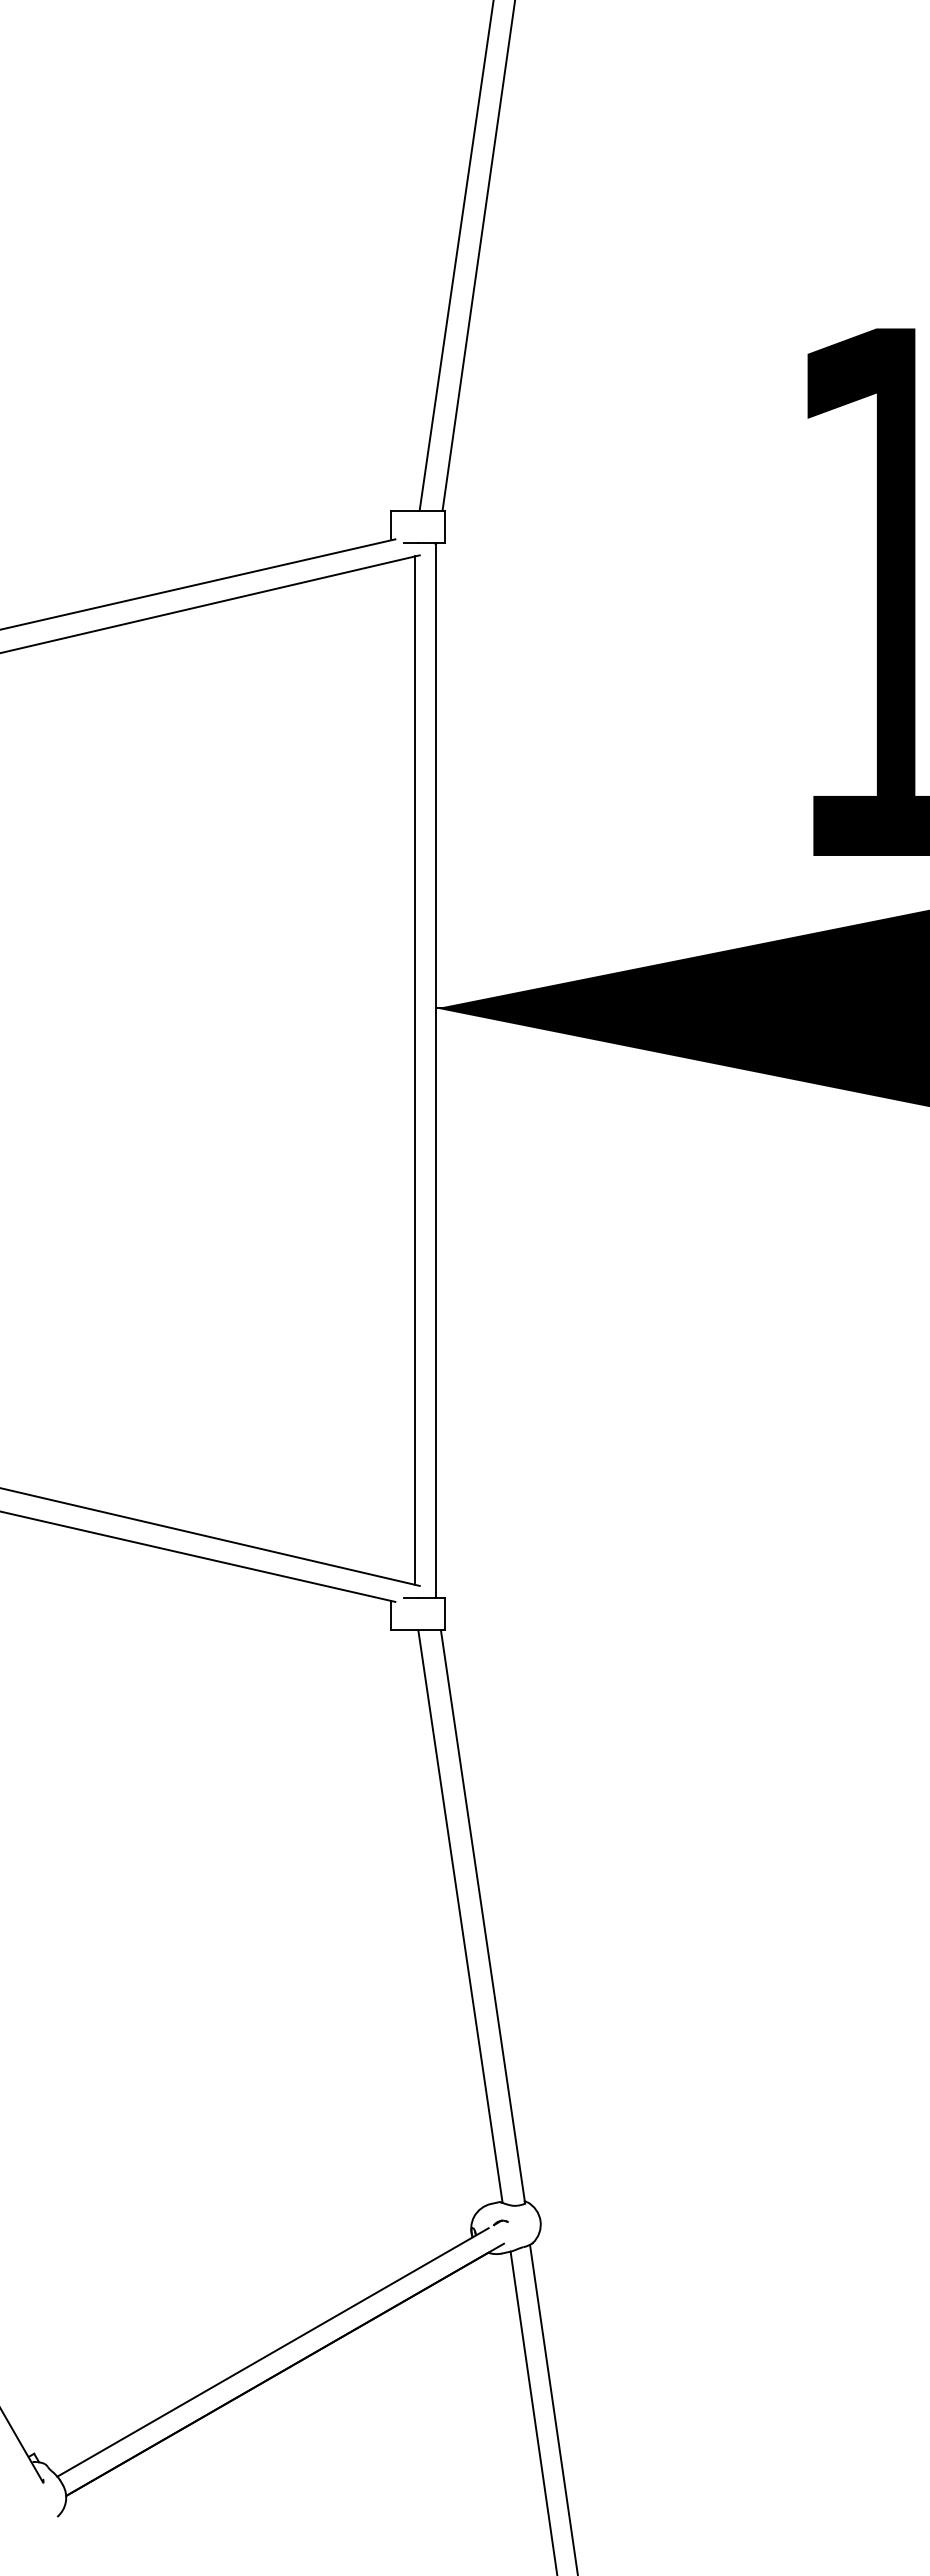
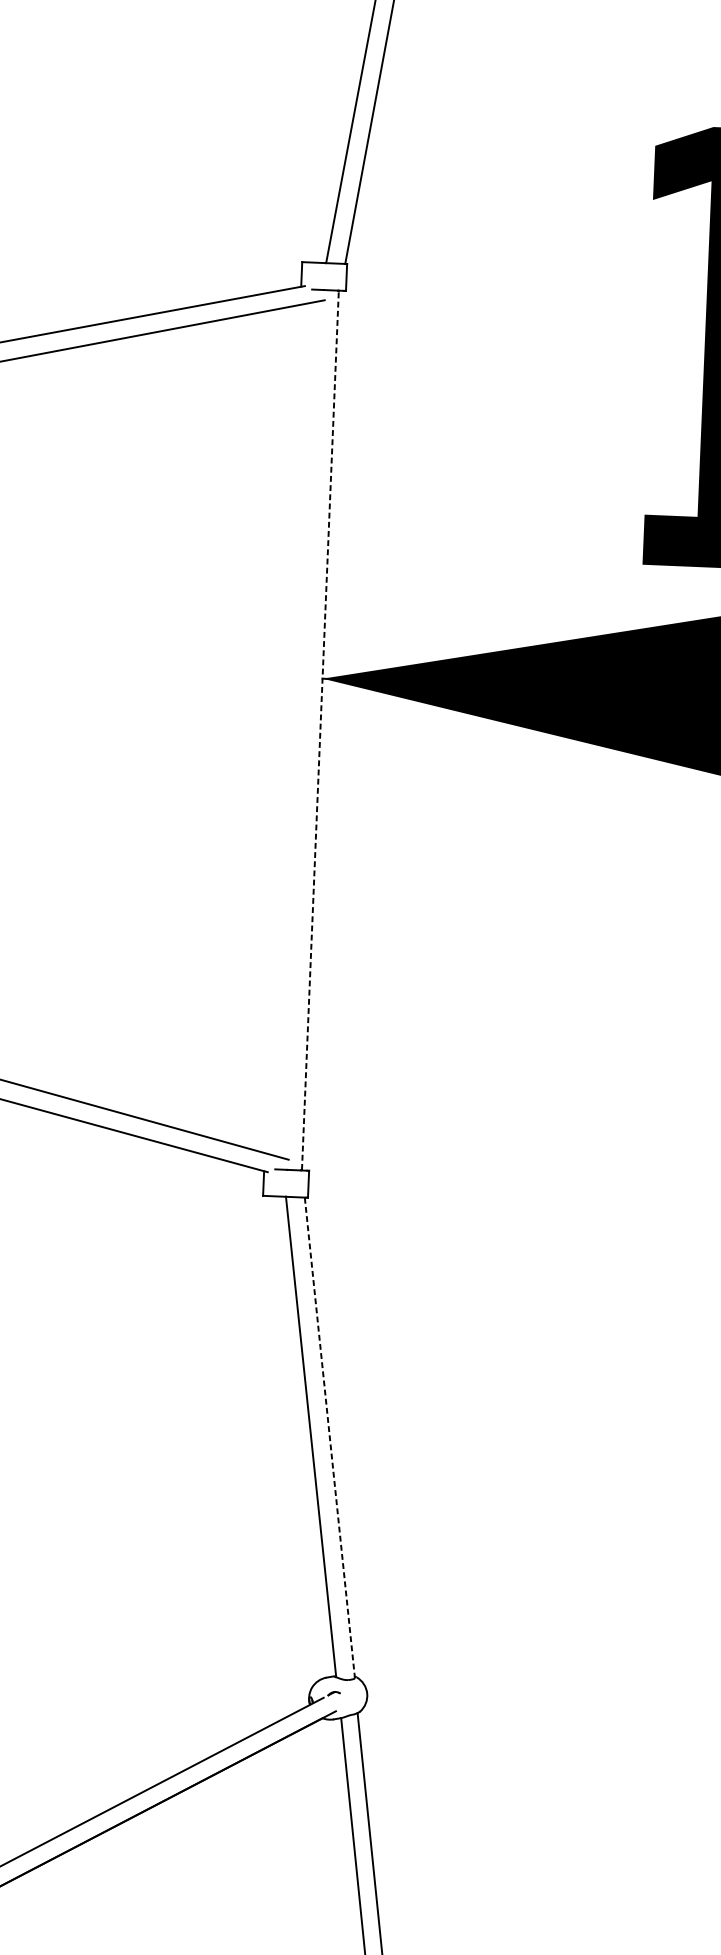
line: (415, 1070) -> (303, 729), removed
line: (436, 1070) -> (320, 730), solid -> dashed
line: (483, 1917) -> (330, 1438), solid -> dashed

